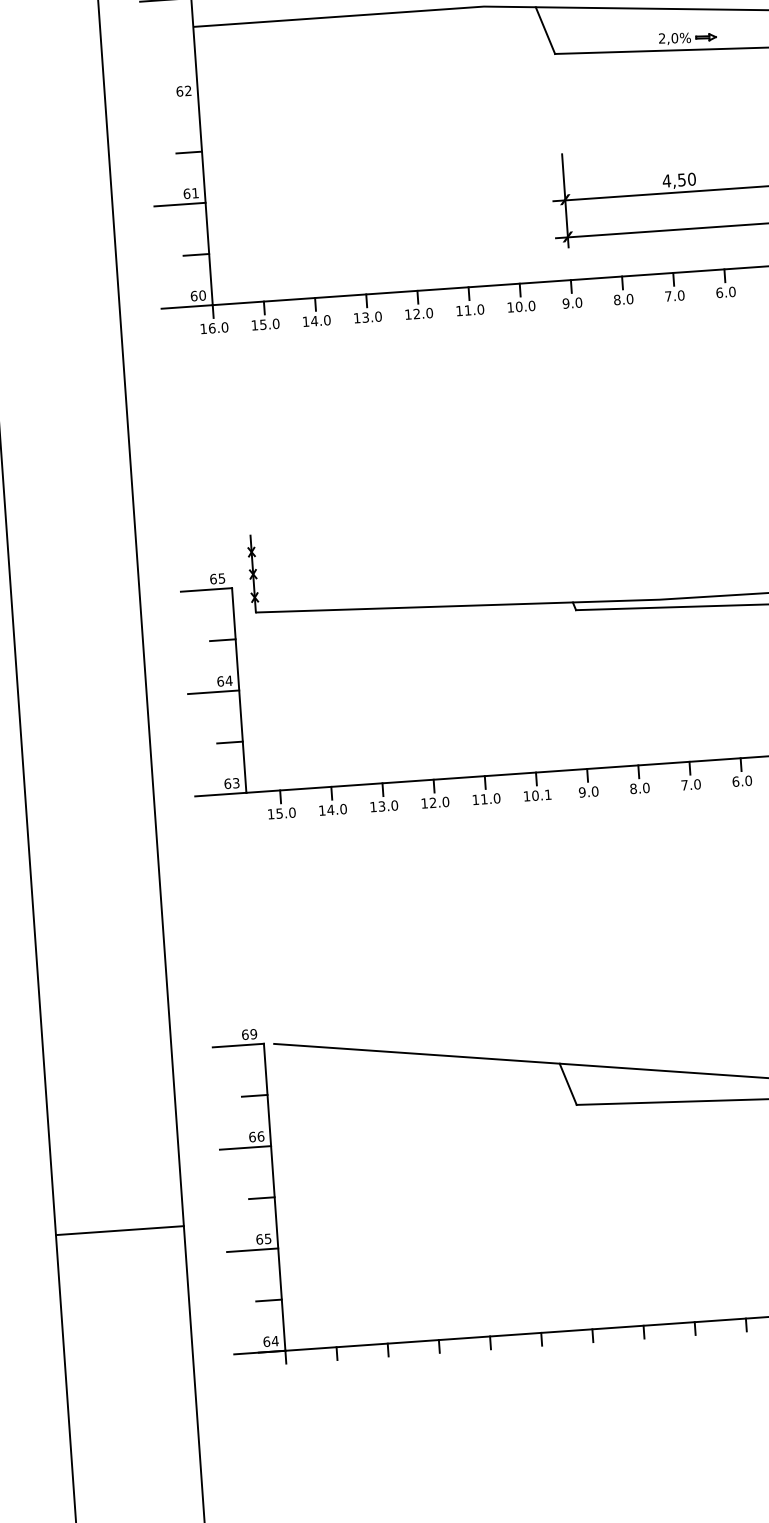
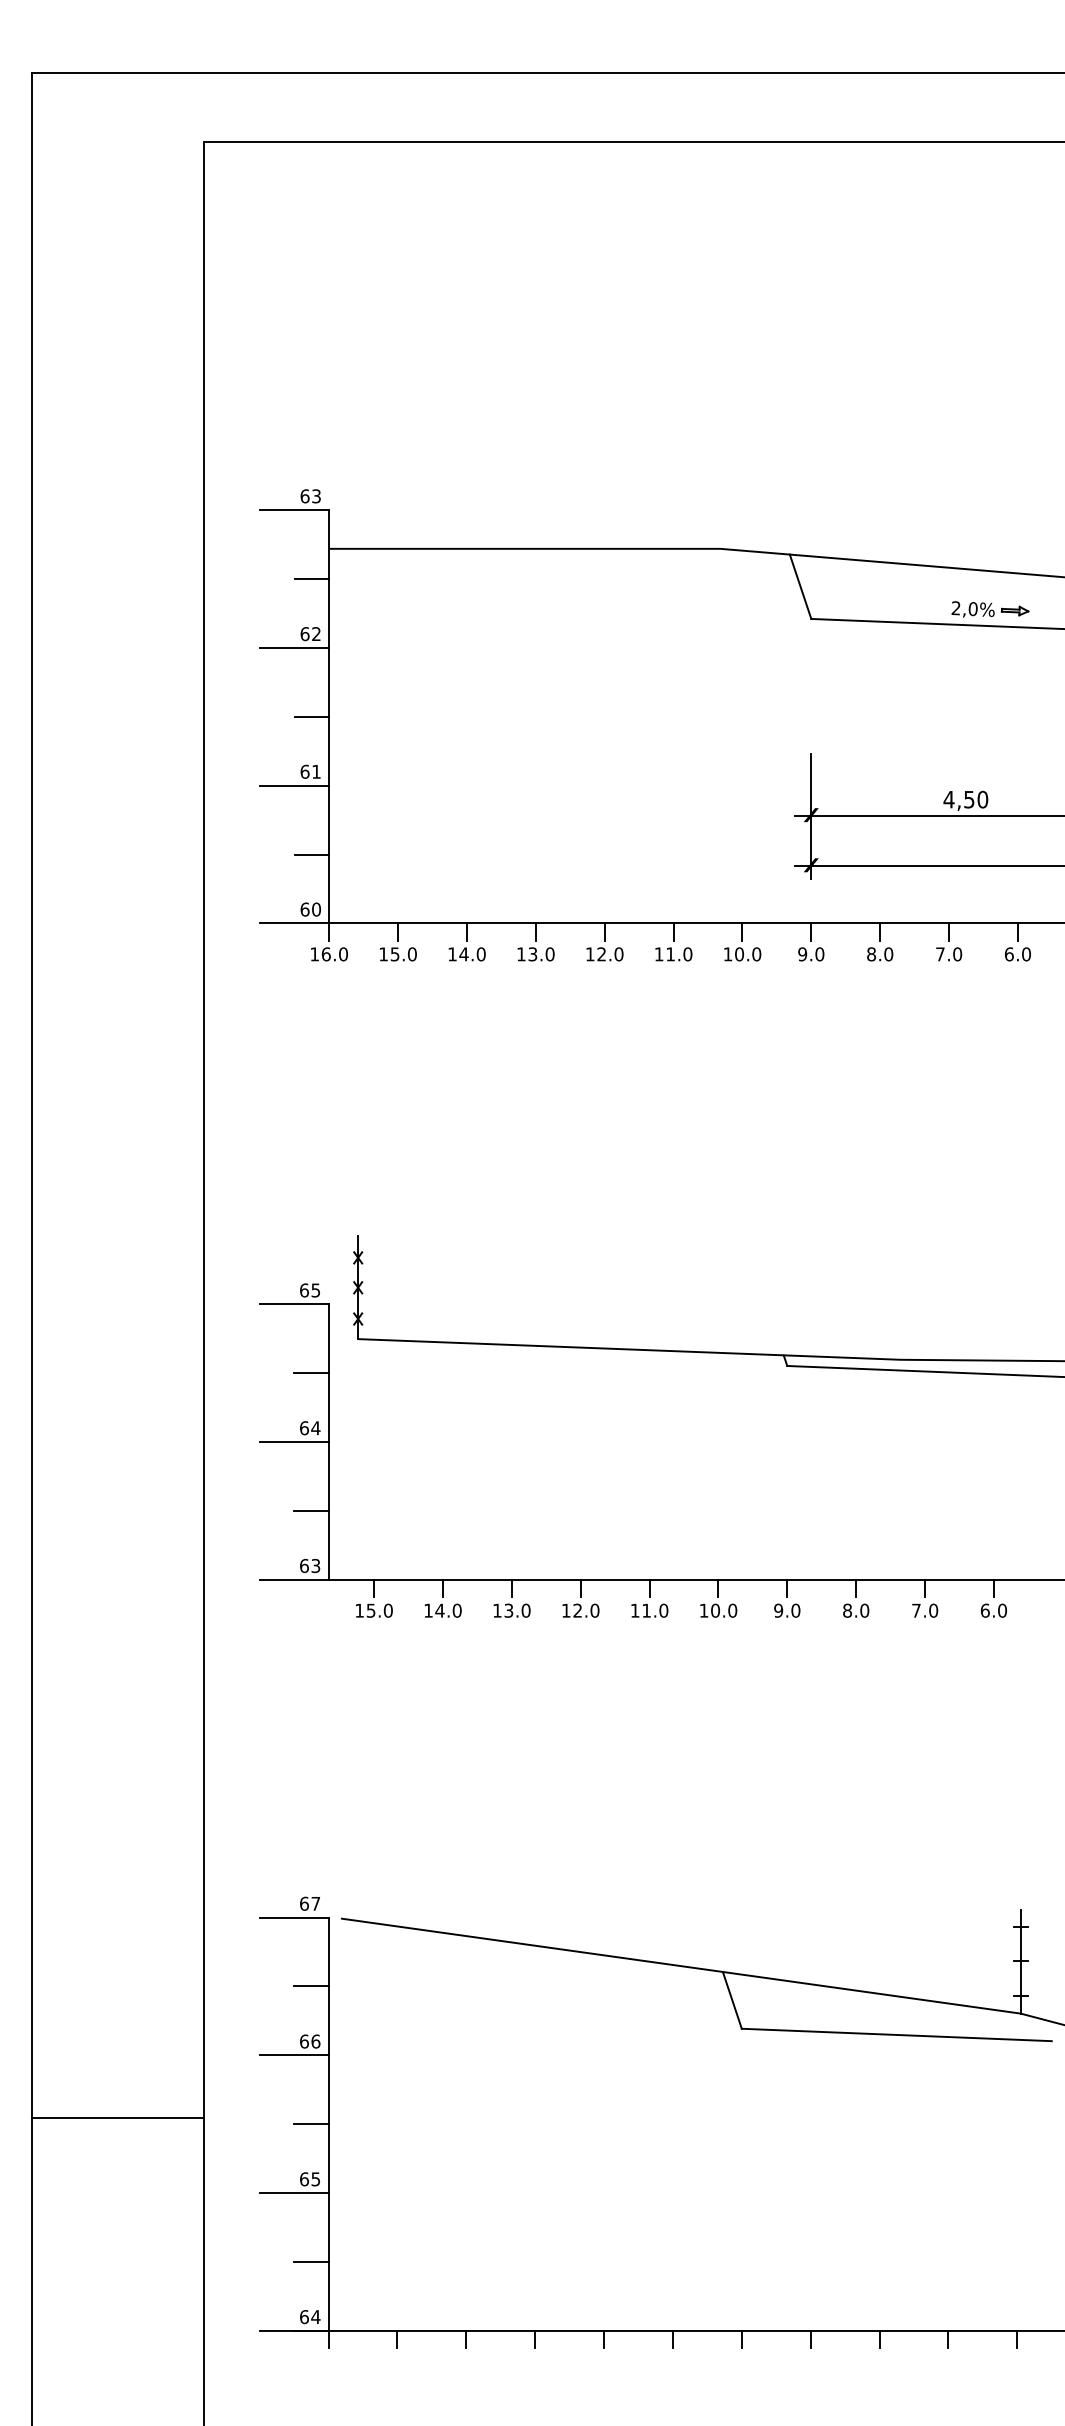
line: (181, 50) -> (311, 579), added
line: (172, 102) -> (294, 647), added
text: (548, 794) -> (732, 1610), 10.1 -> 10.0
text: (253, 1033) -> (315, 1903), 69 -> 67
line: (120, 1230) -> (118, 2118), moved

